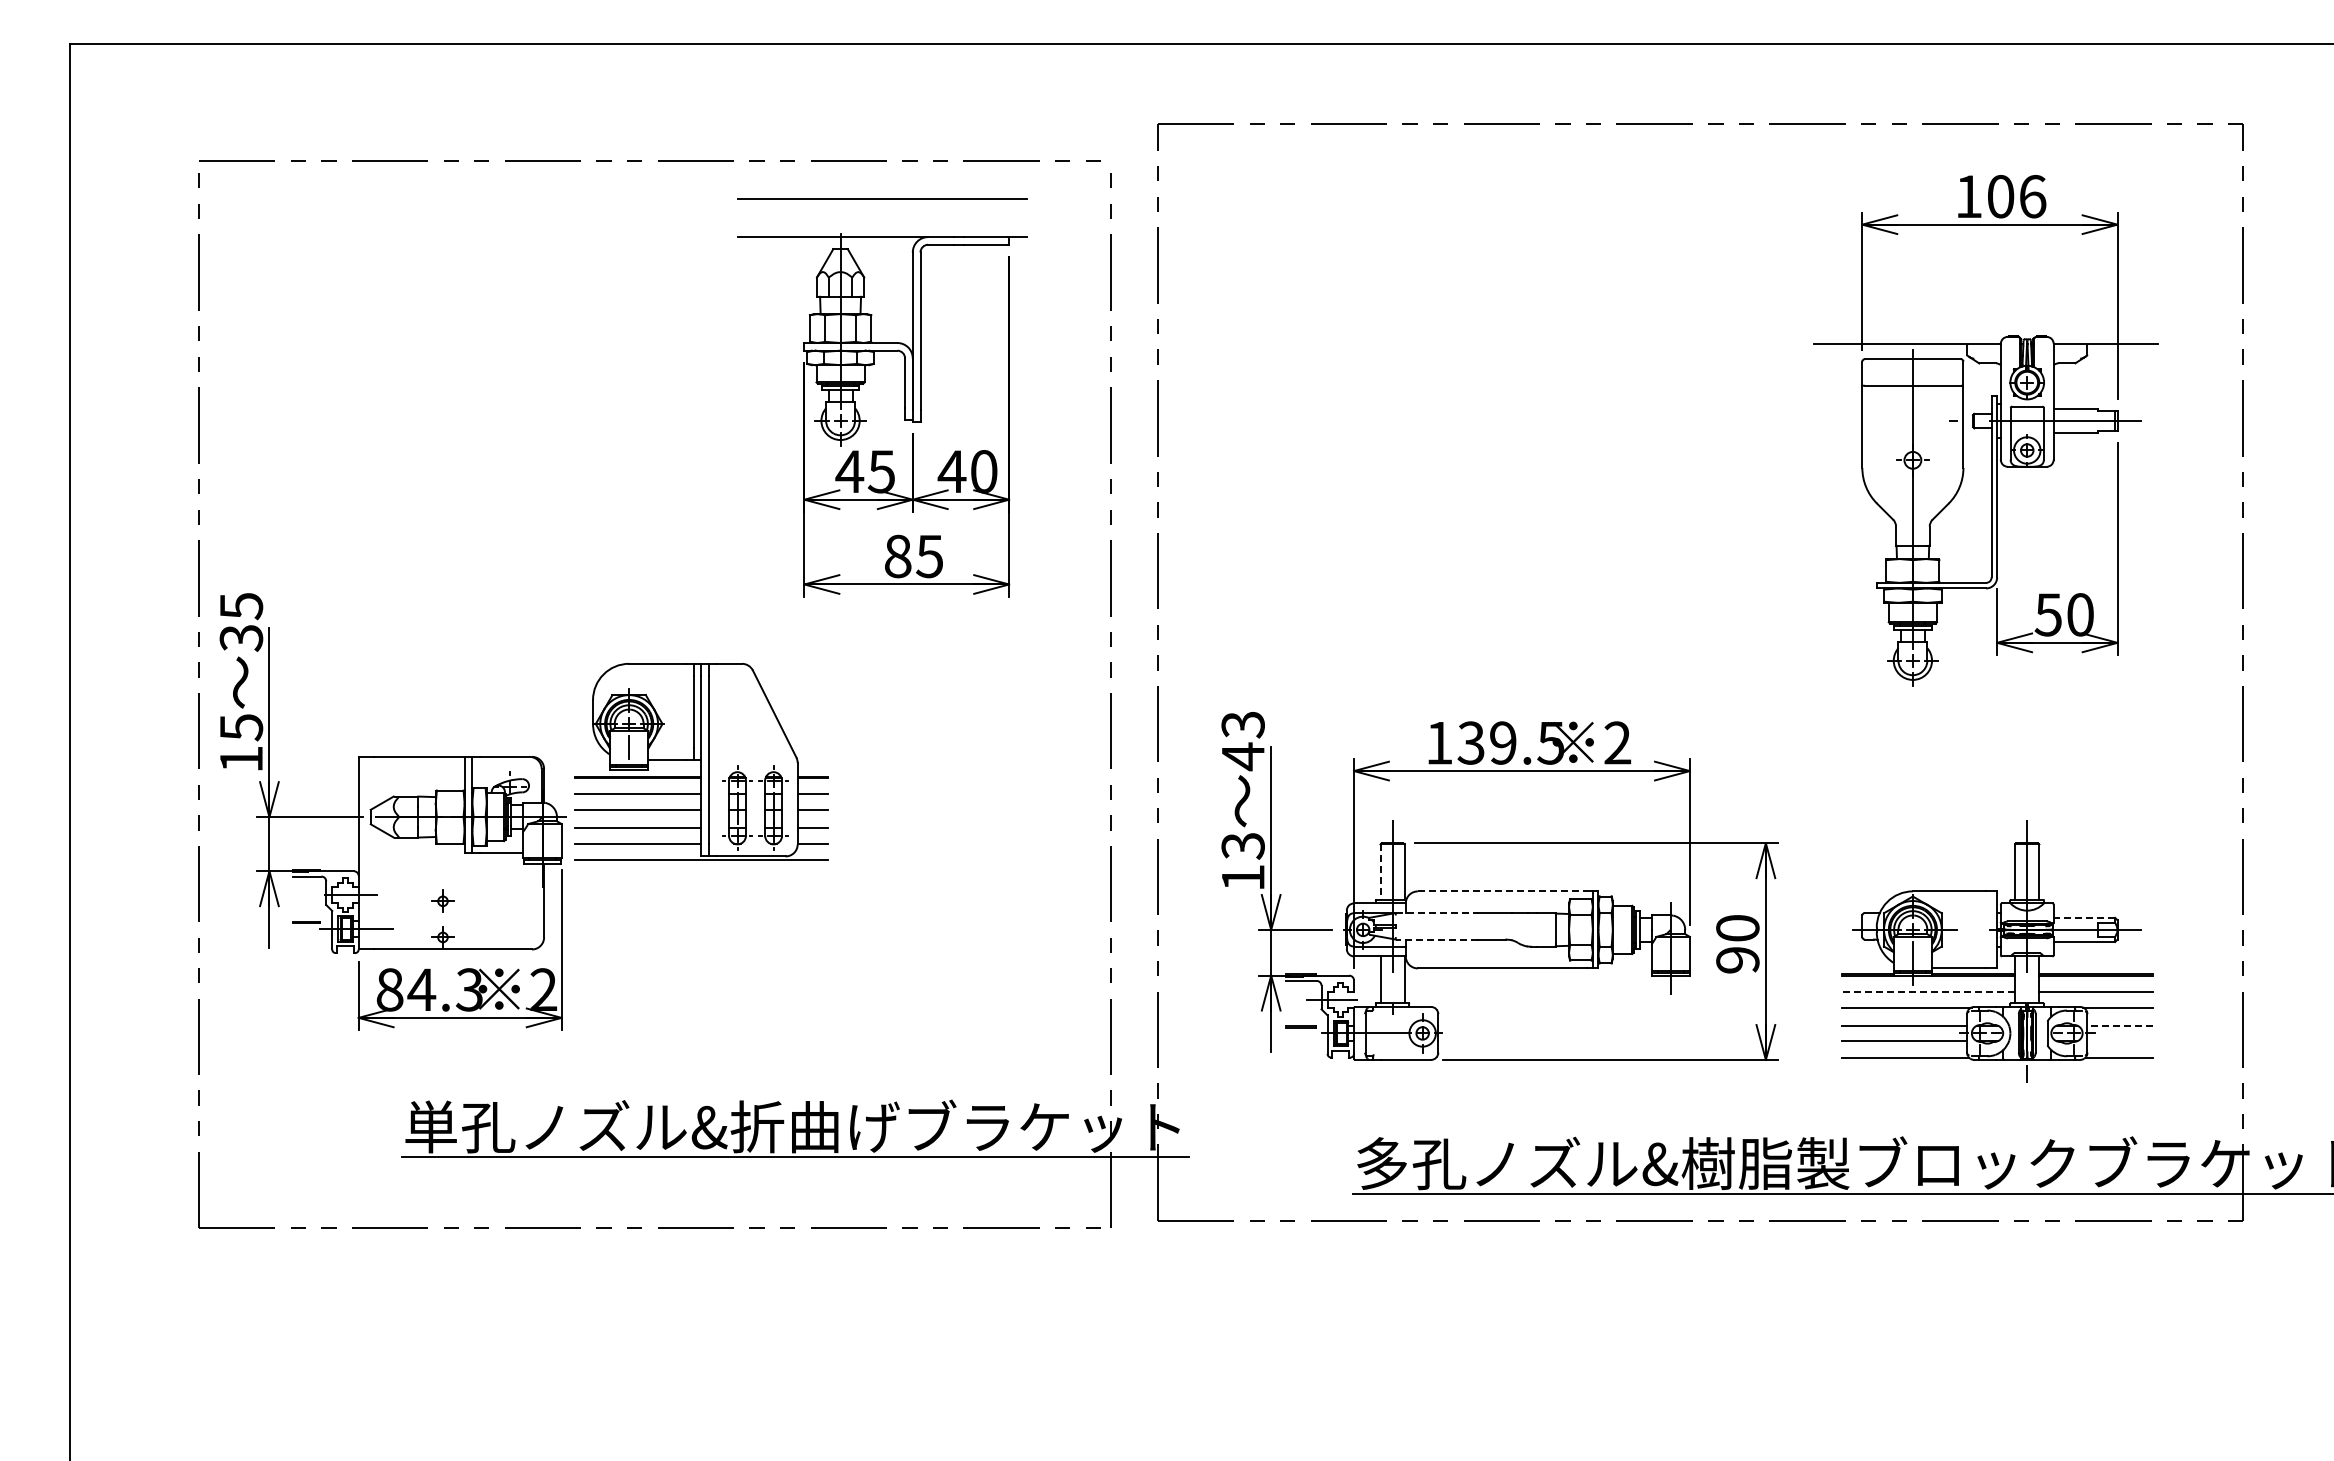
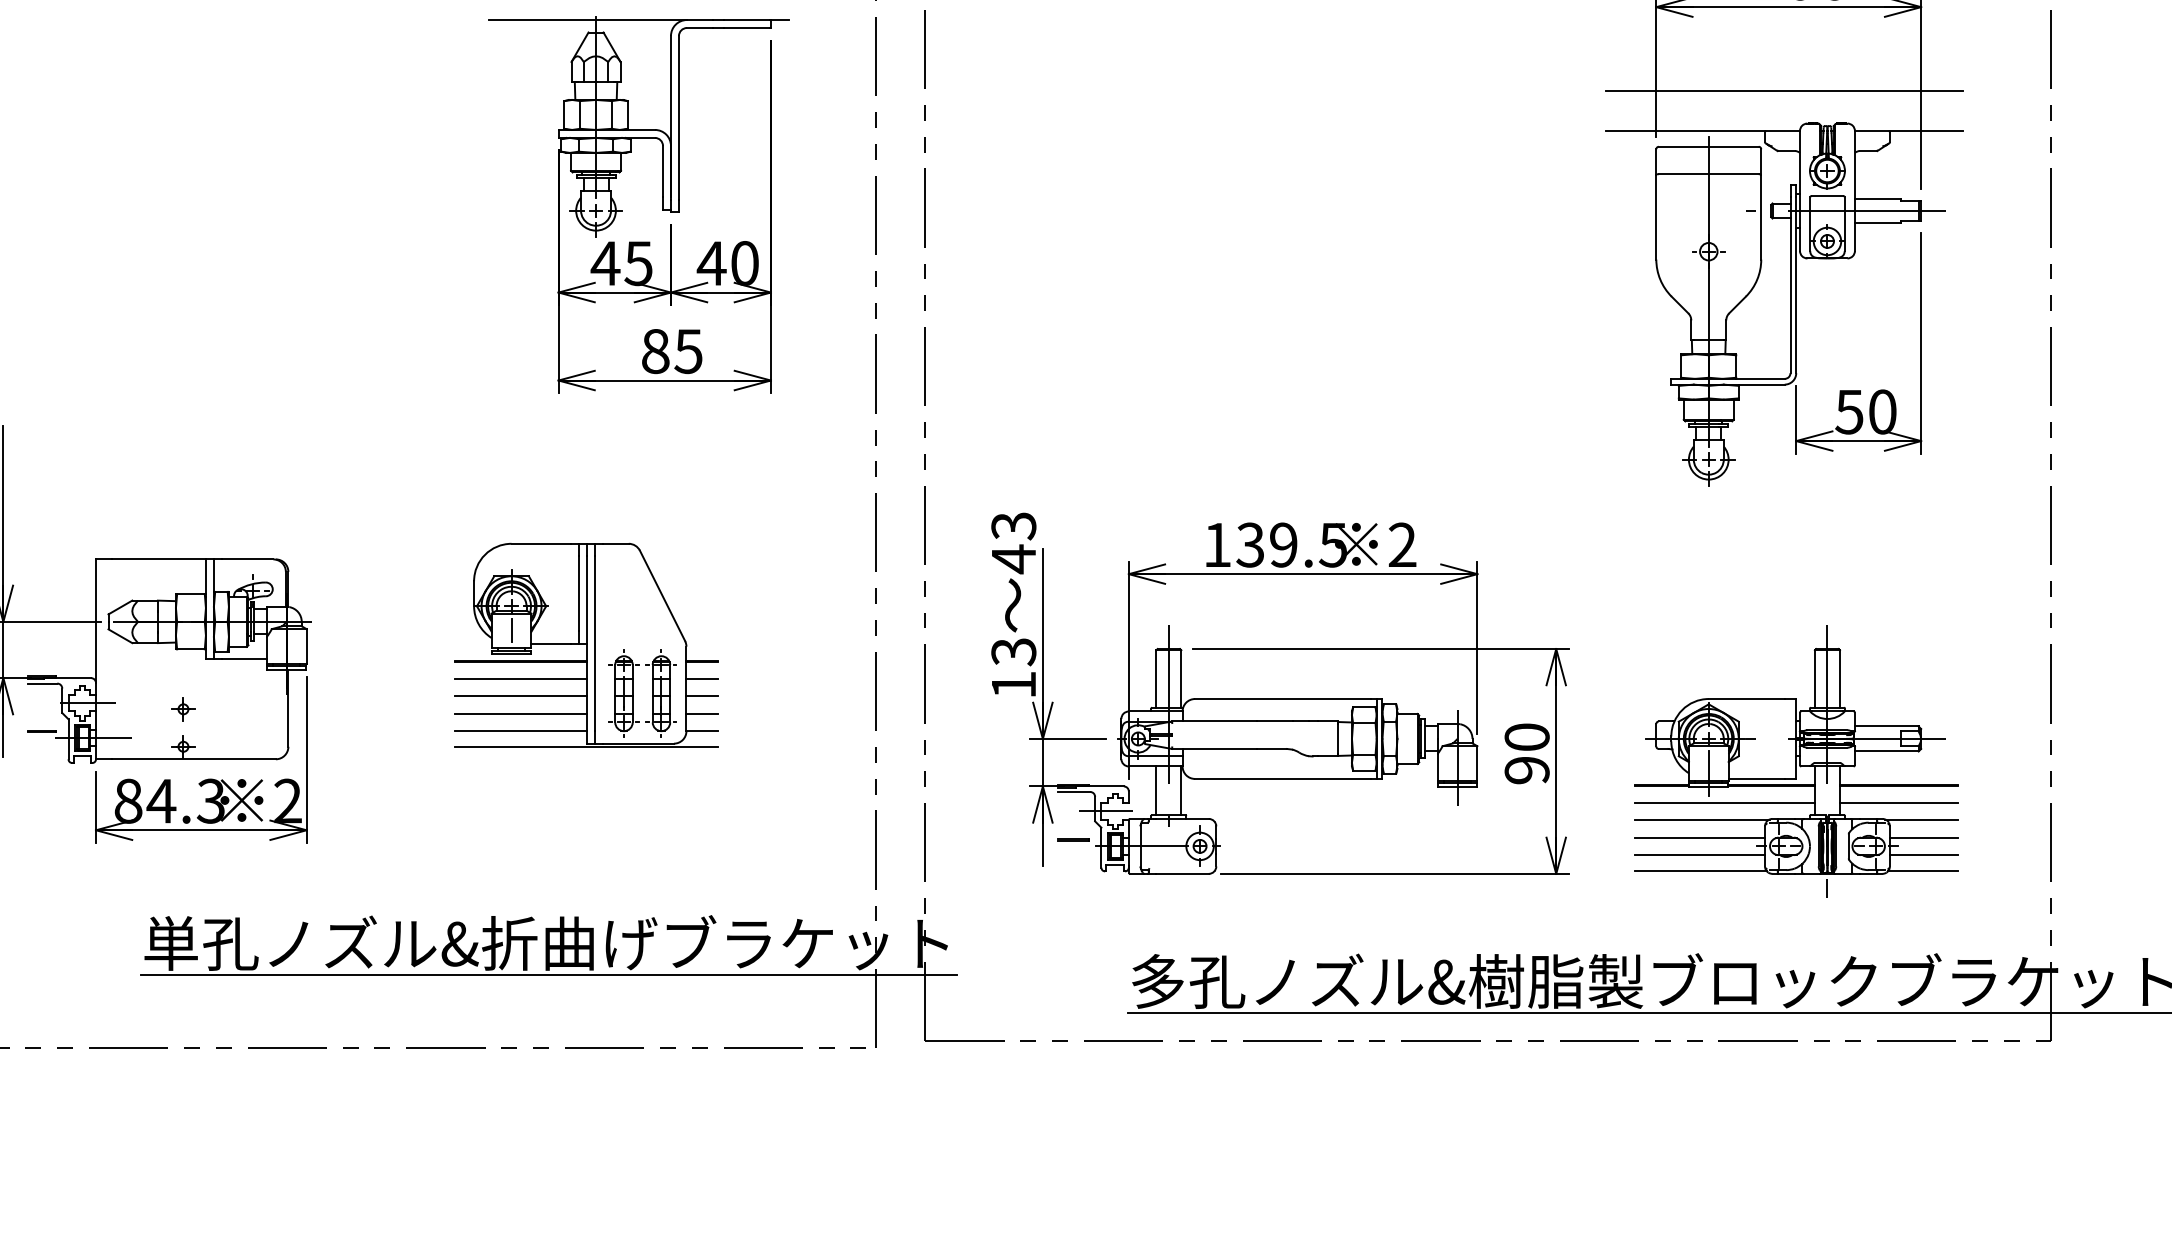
line: (1986, 305) -> (1785, 91), added
part: (701, 761) -> (586, 645), moved
line: (1380, 872) -> (1156, 679), dashed -> solid
line: (1502, 891) -> (1282, 699), dashed -> solid
line: (1437, 913) -> (1215, 721), dashed -> solid
line: (2084, 917) -> (1886, 726), dashed -> solid
line: (1436, 939) -> (1214, 748), dashed -> solid
line: (1928, 991) -> (1724, 802), dashed -> solid
line: (2120, 1025) -> (1924, 838), dashed -> solid
line: (2120, 1041) -> (1924, 854), added

